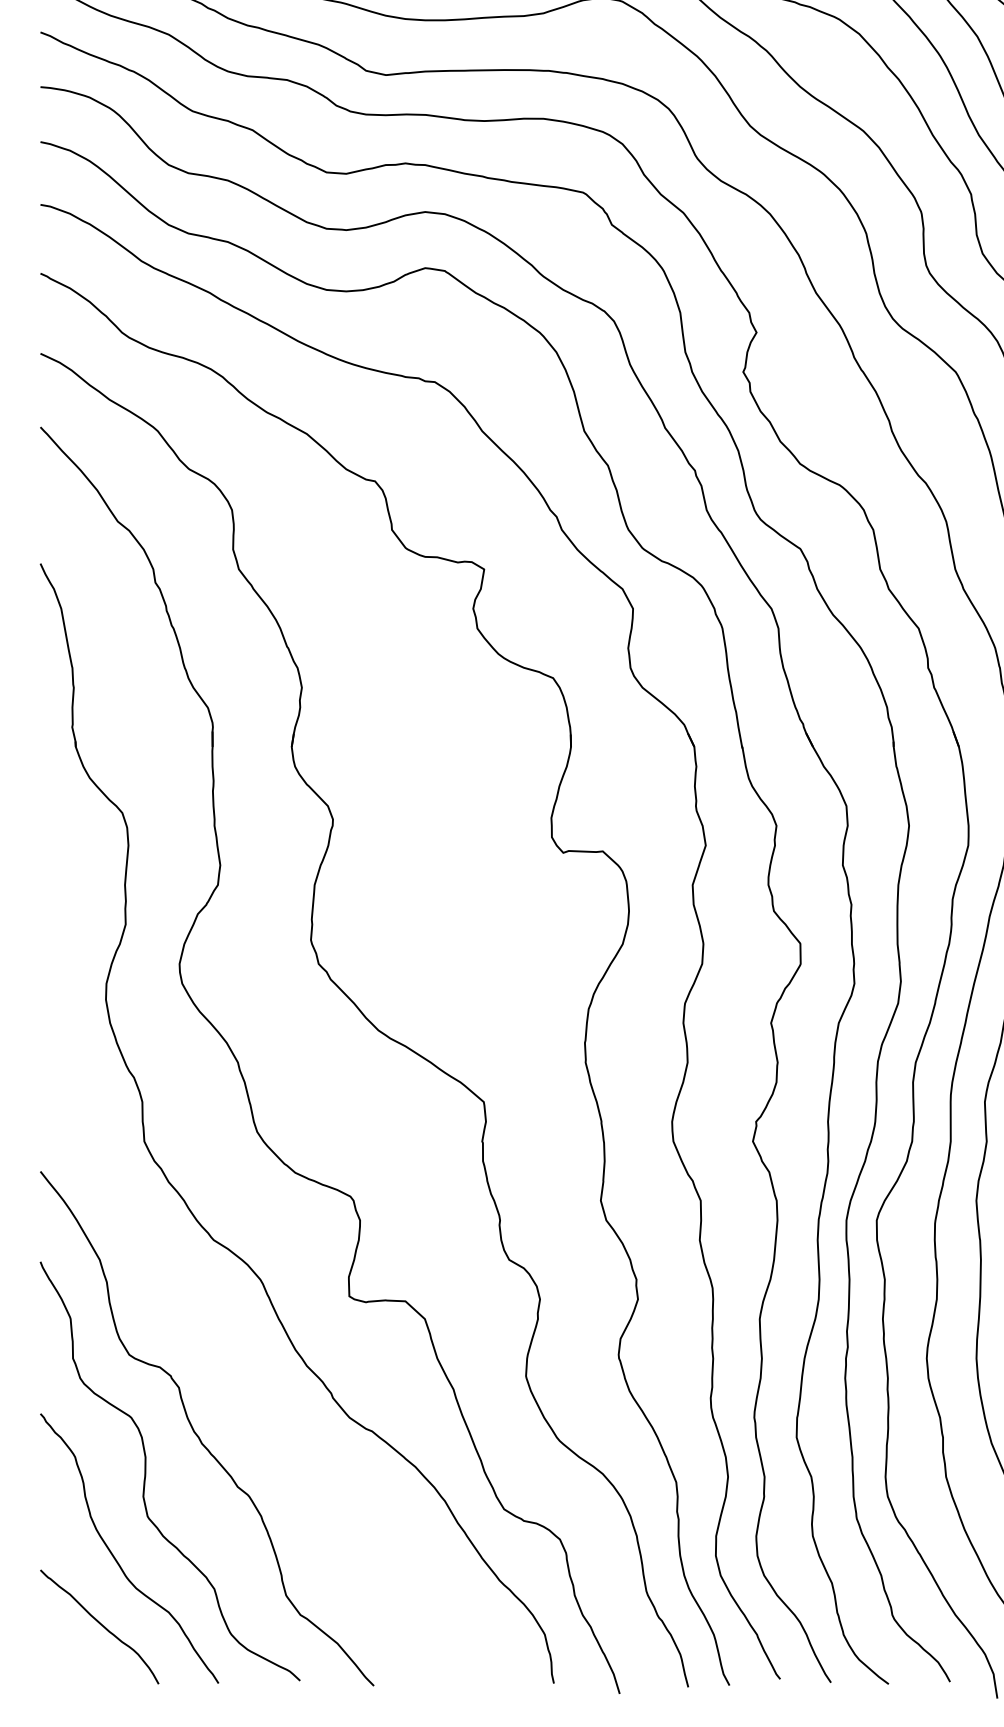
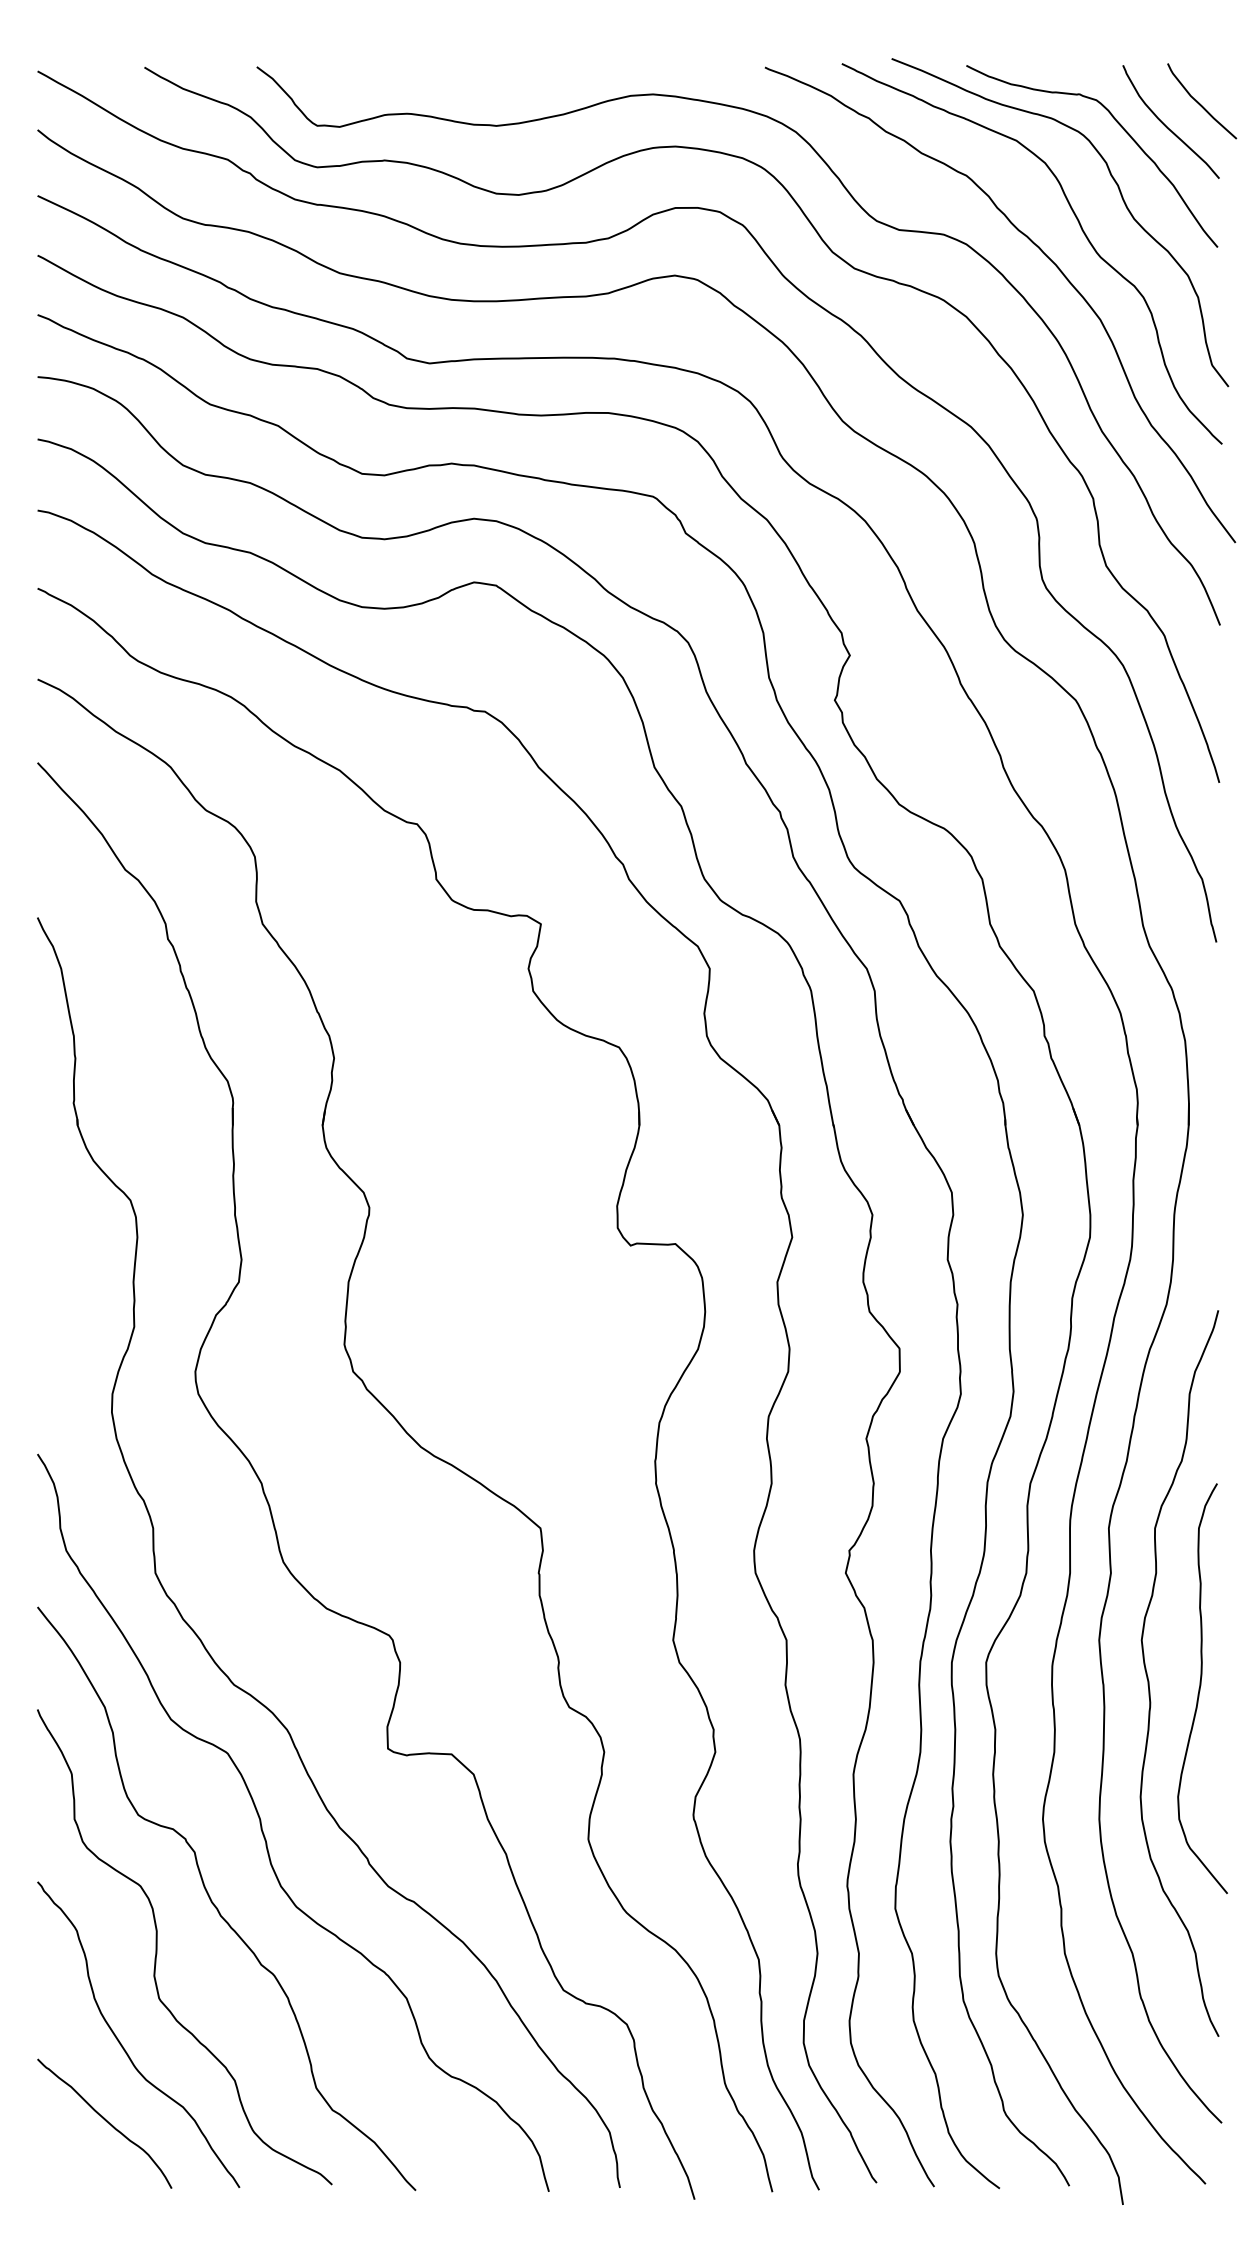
curve: (240, 1371) -> (264, 1833), added

